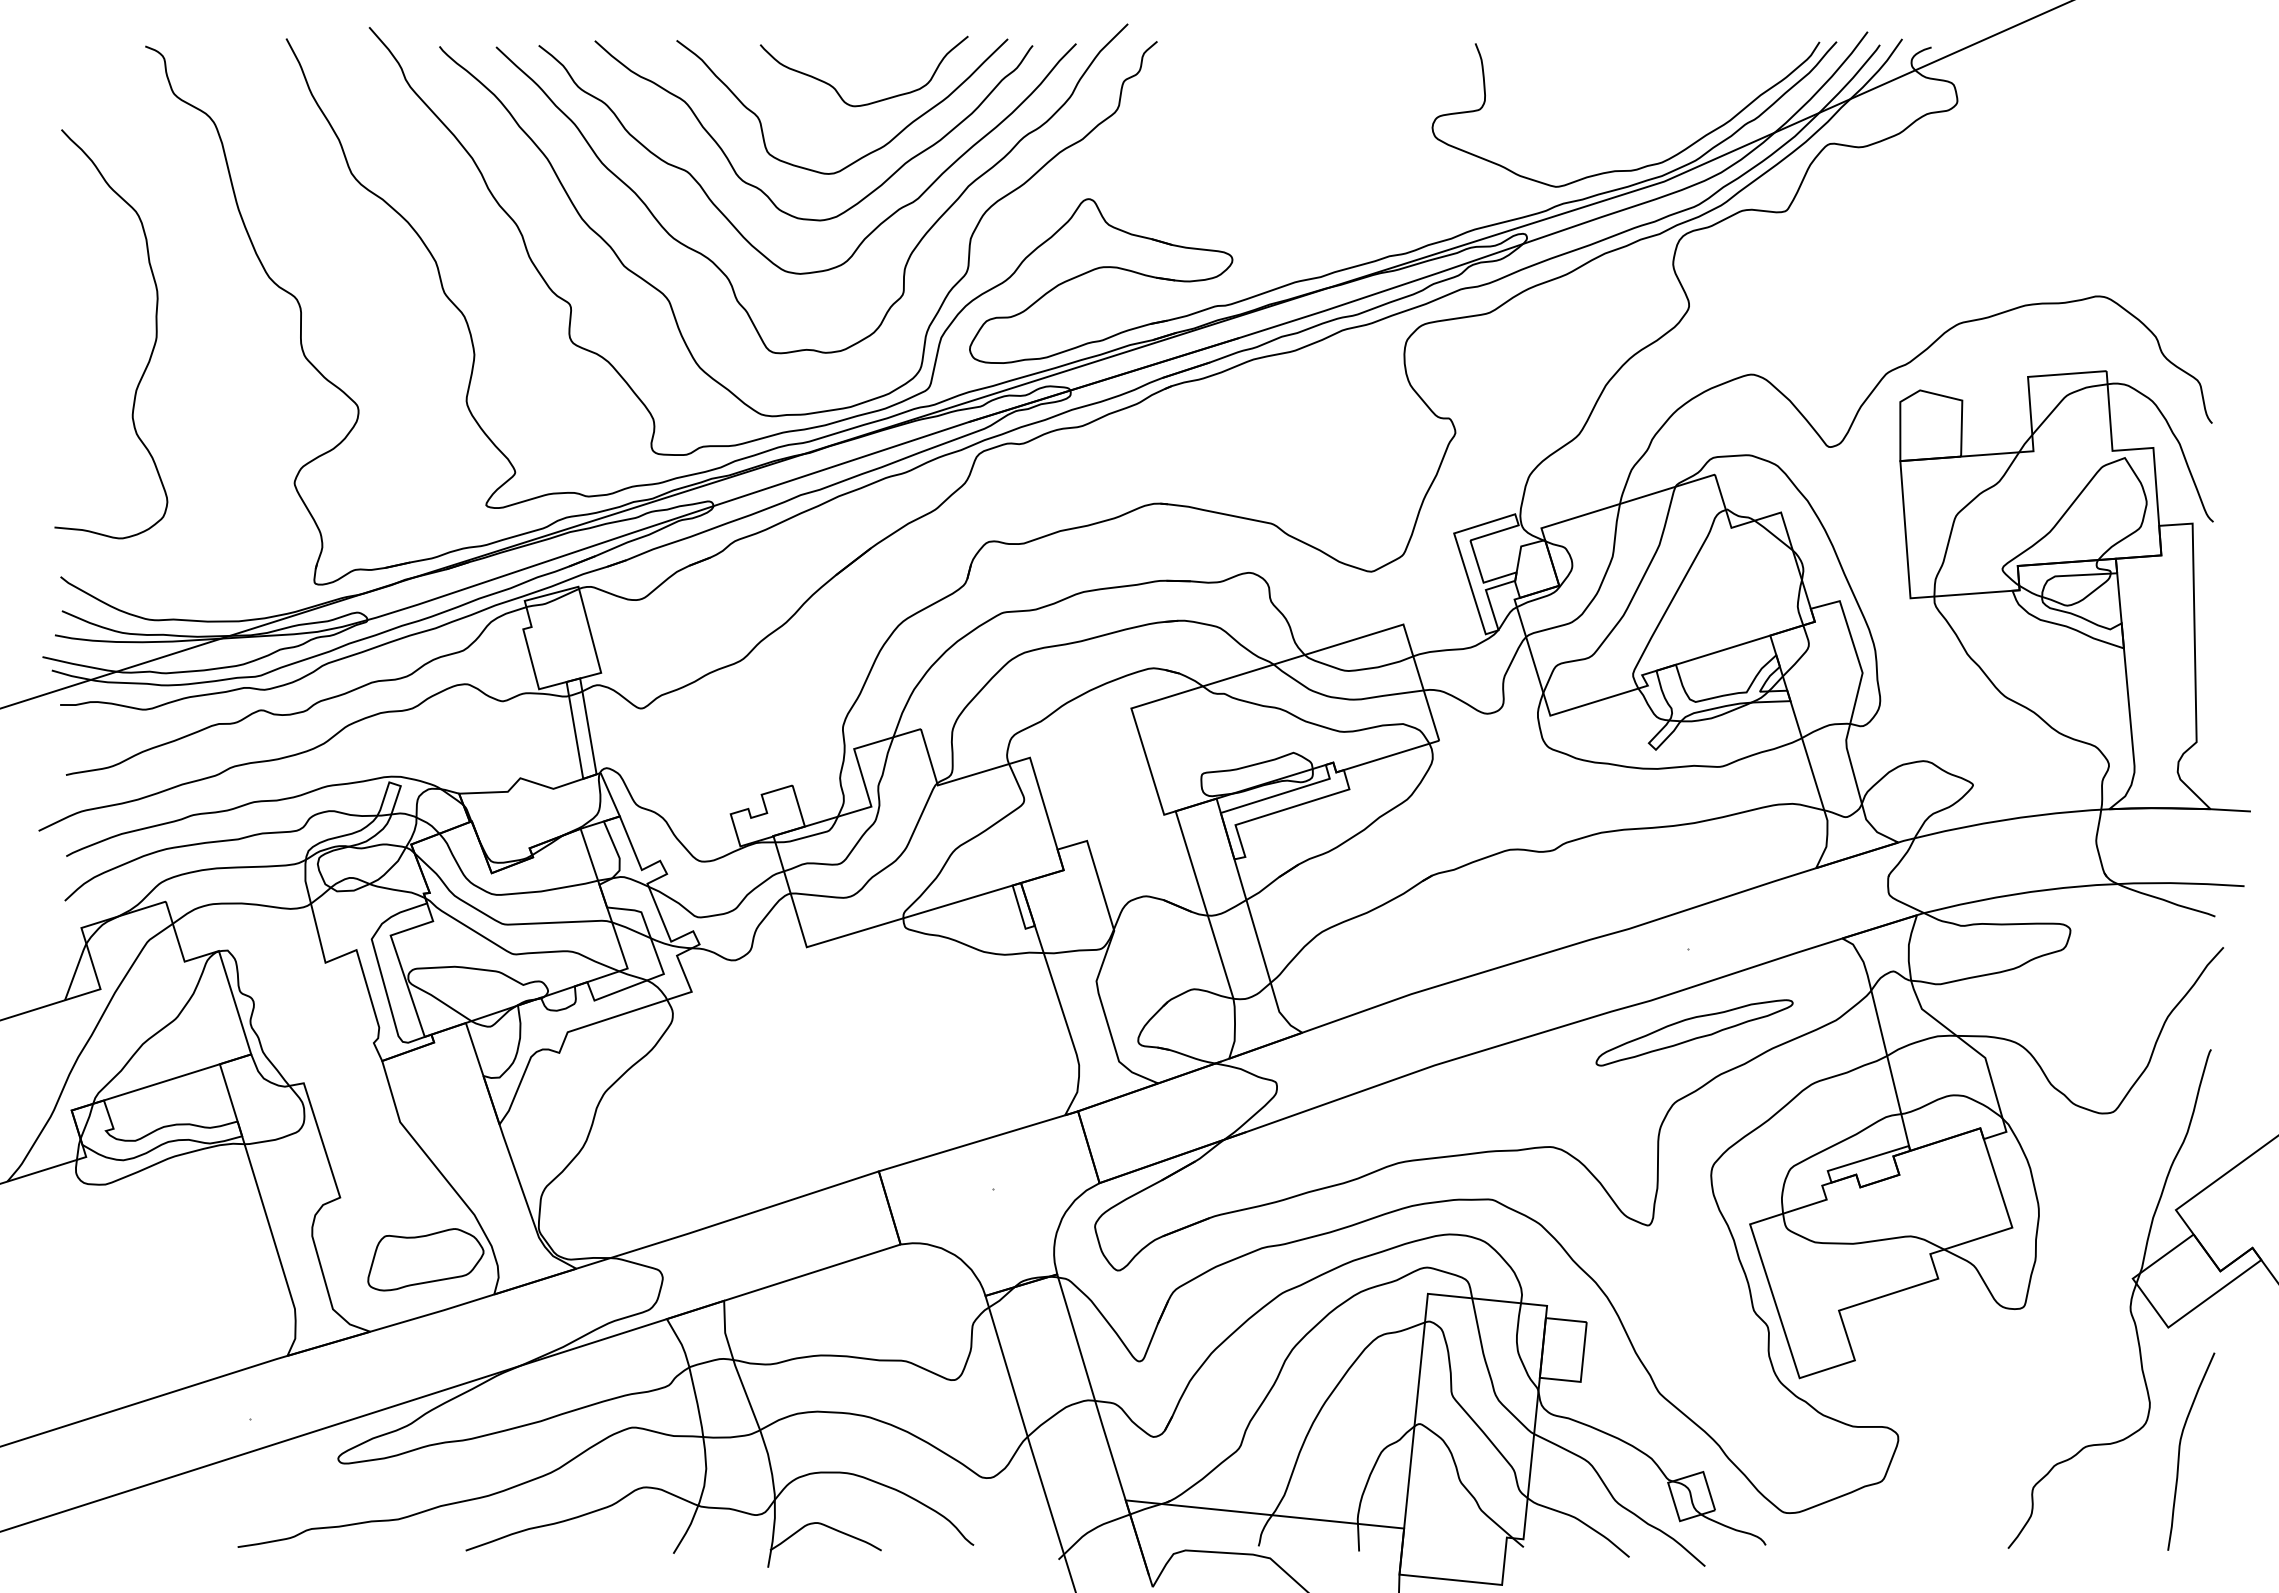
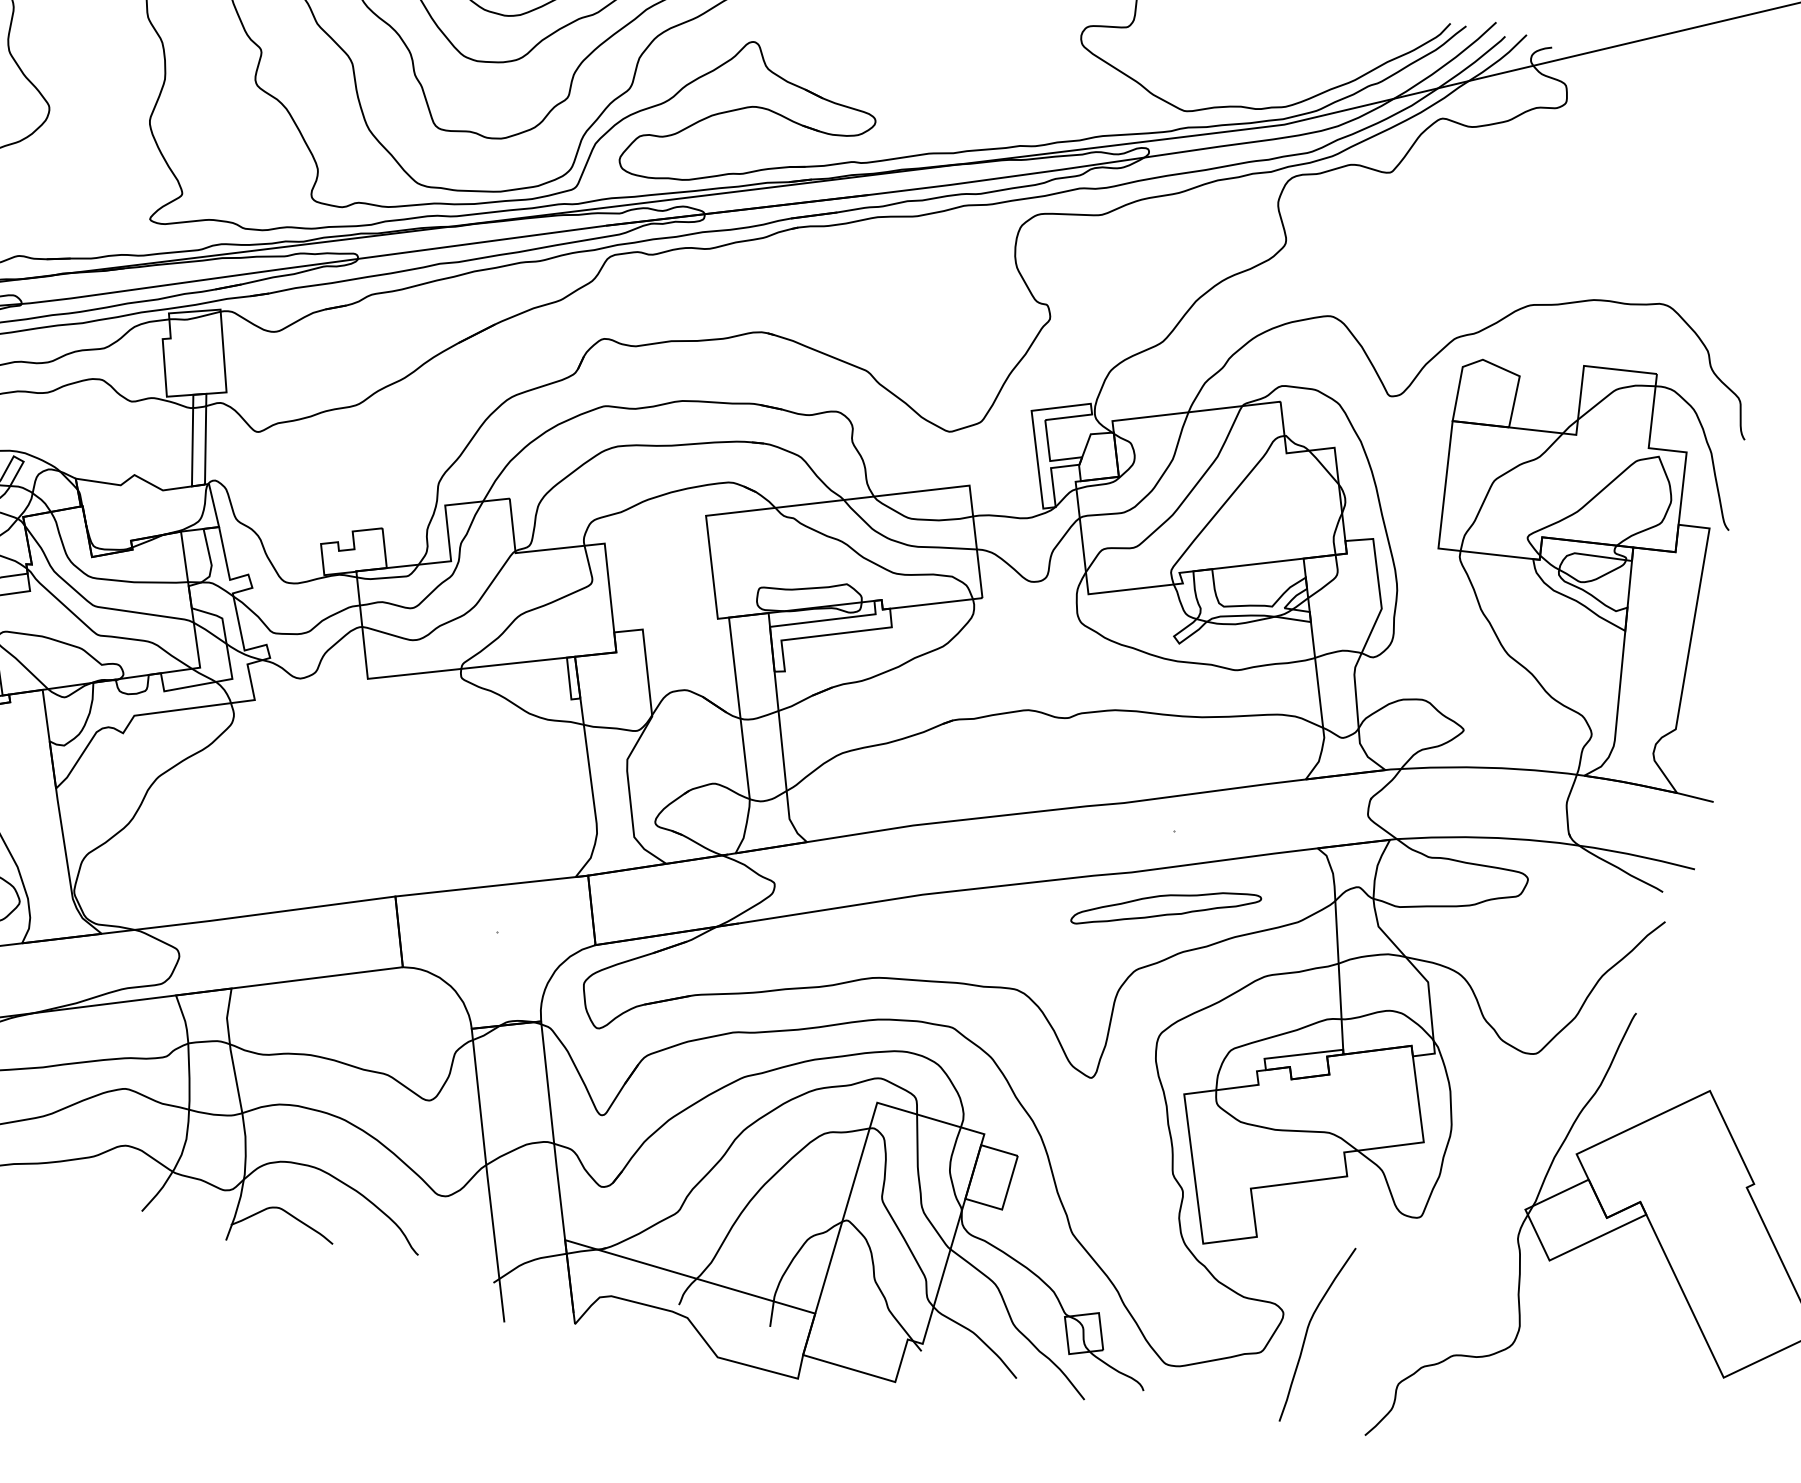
curve: (2180, 1451) -> (1307, 1332), moved

